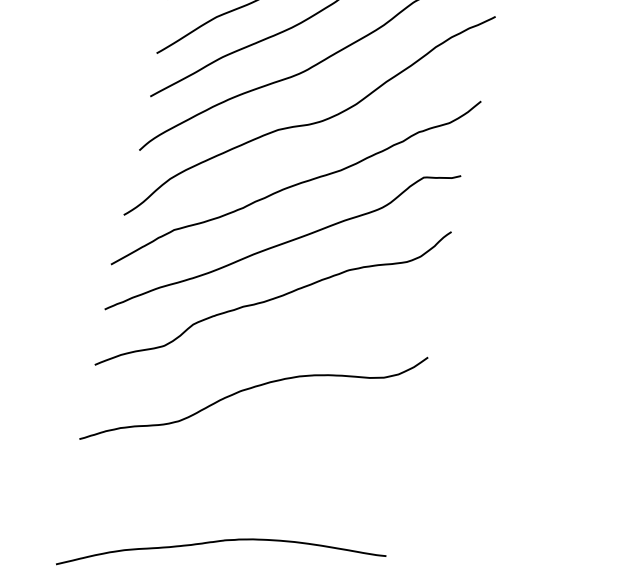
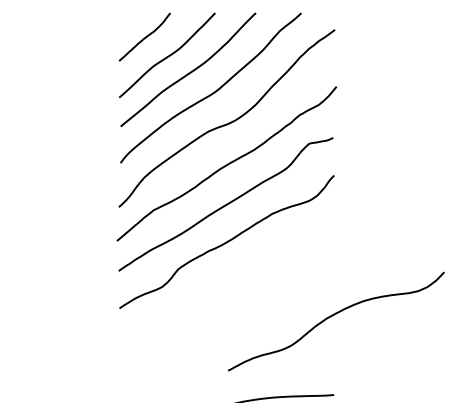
curve: (252, 388) -> (334, 315), moved

